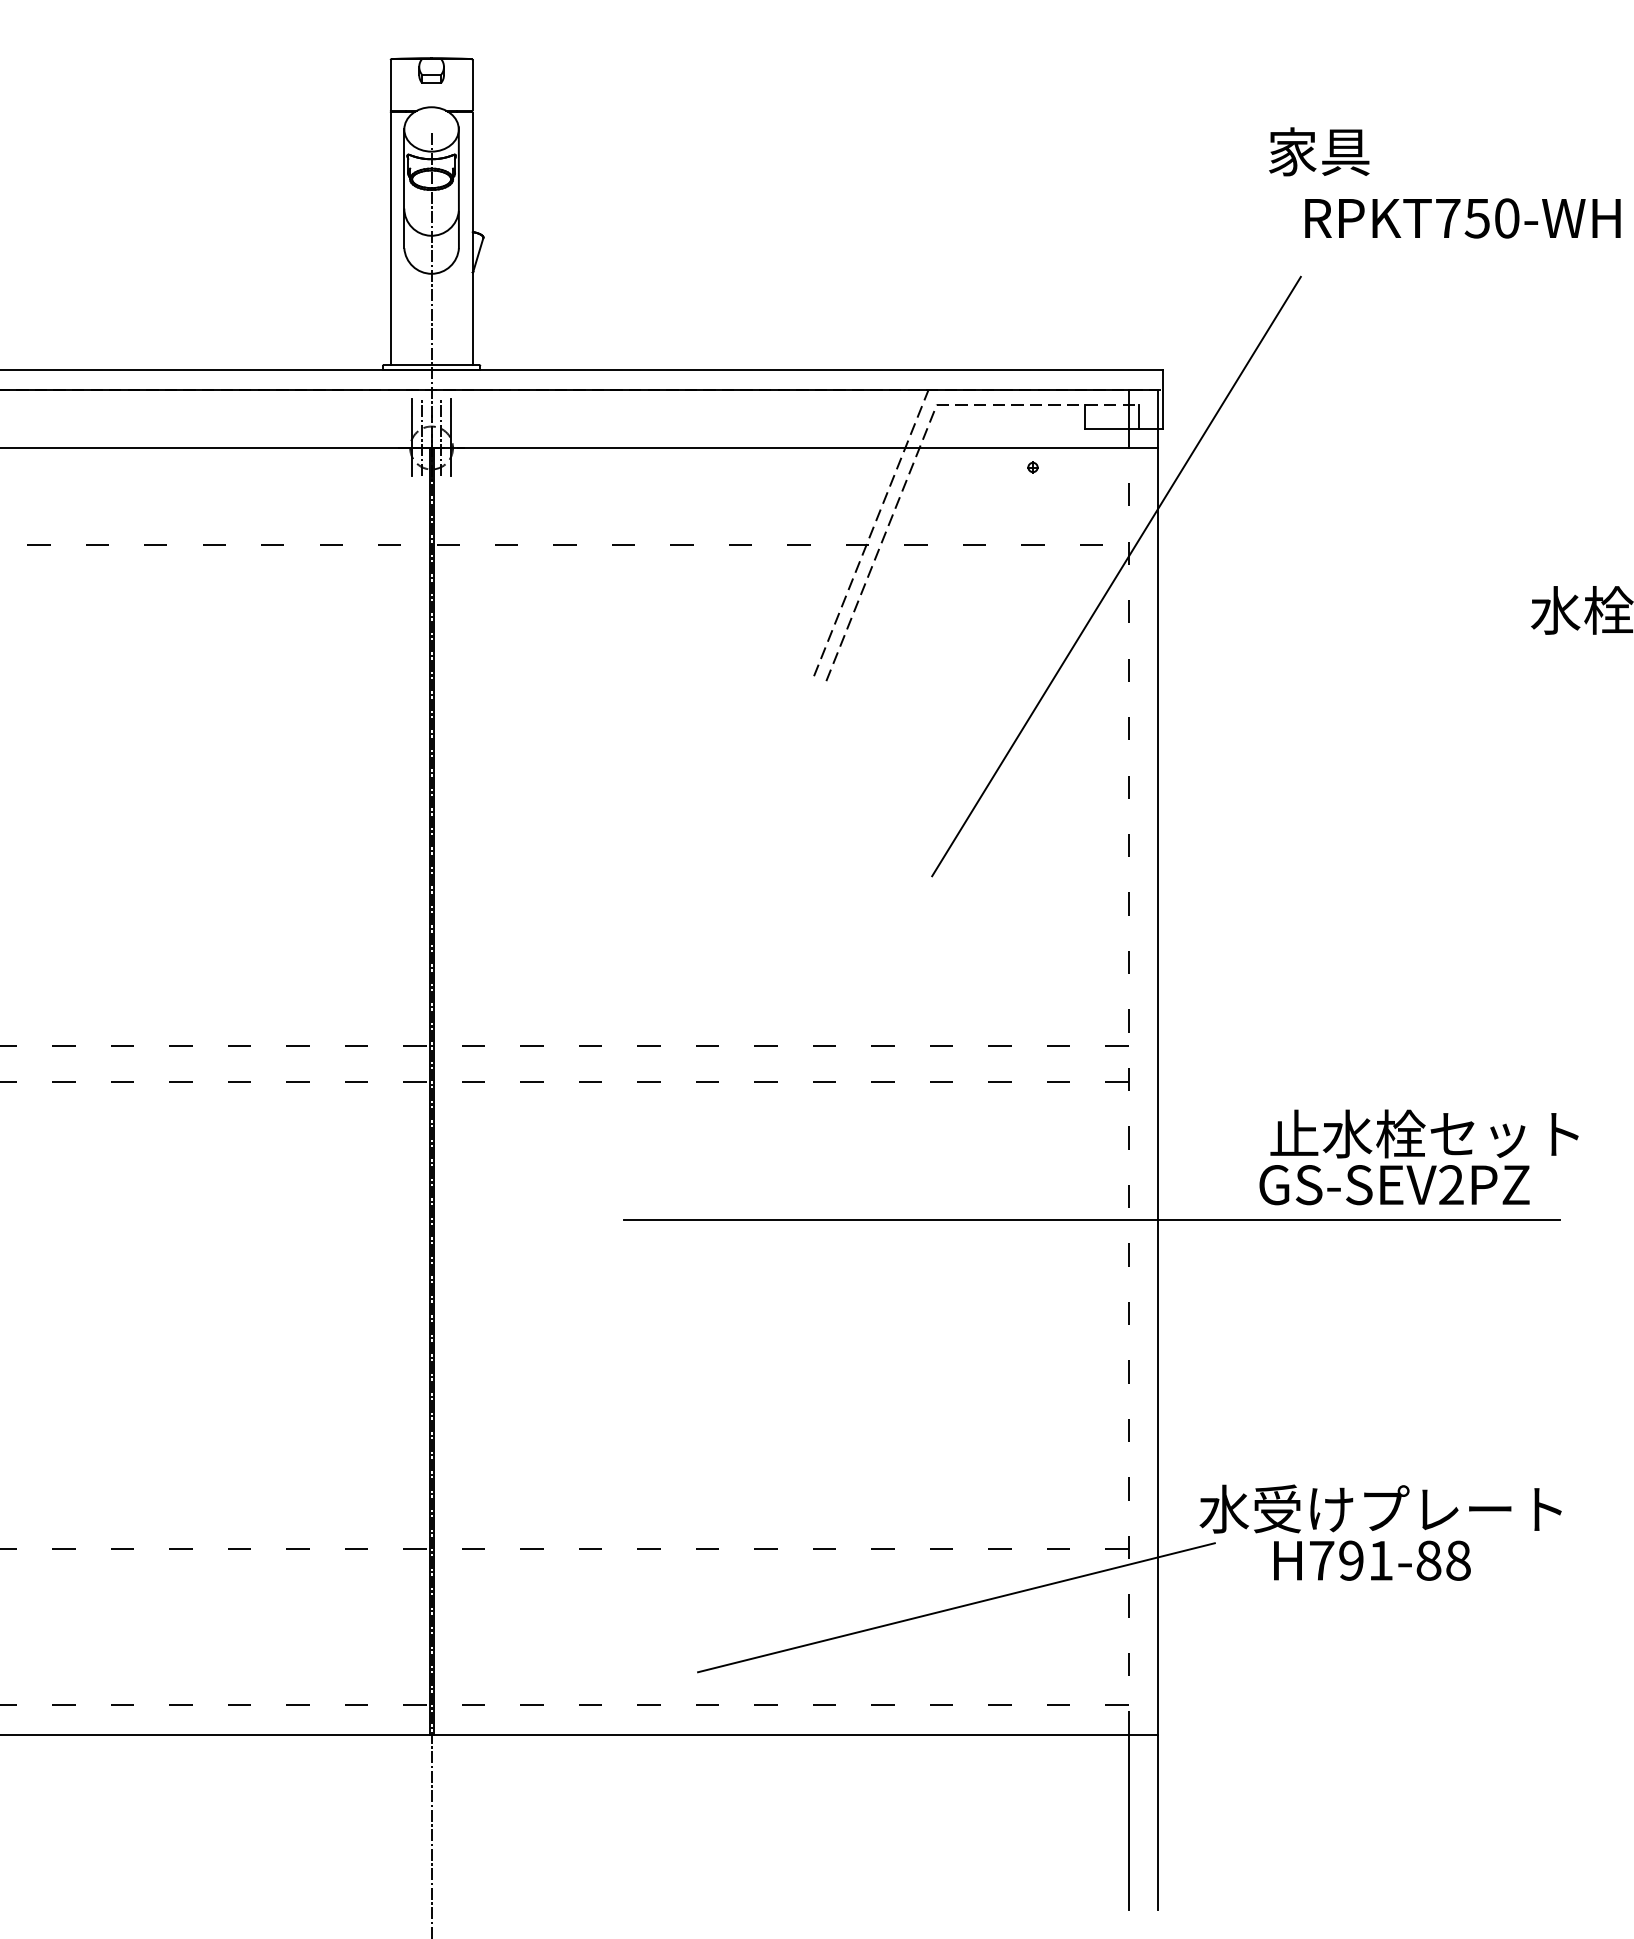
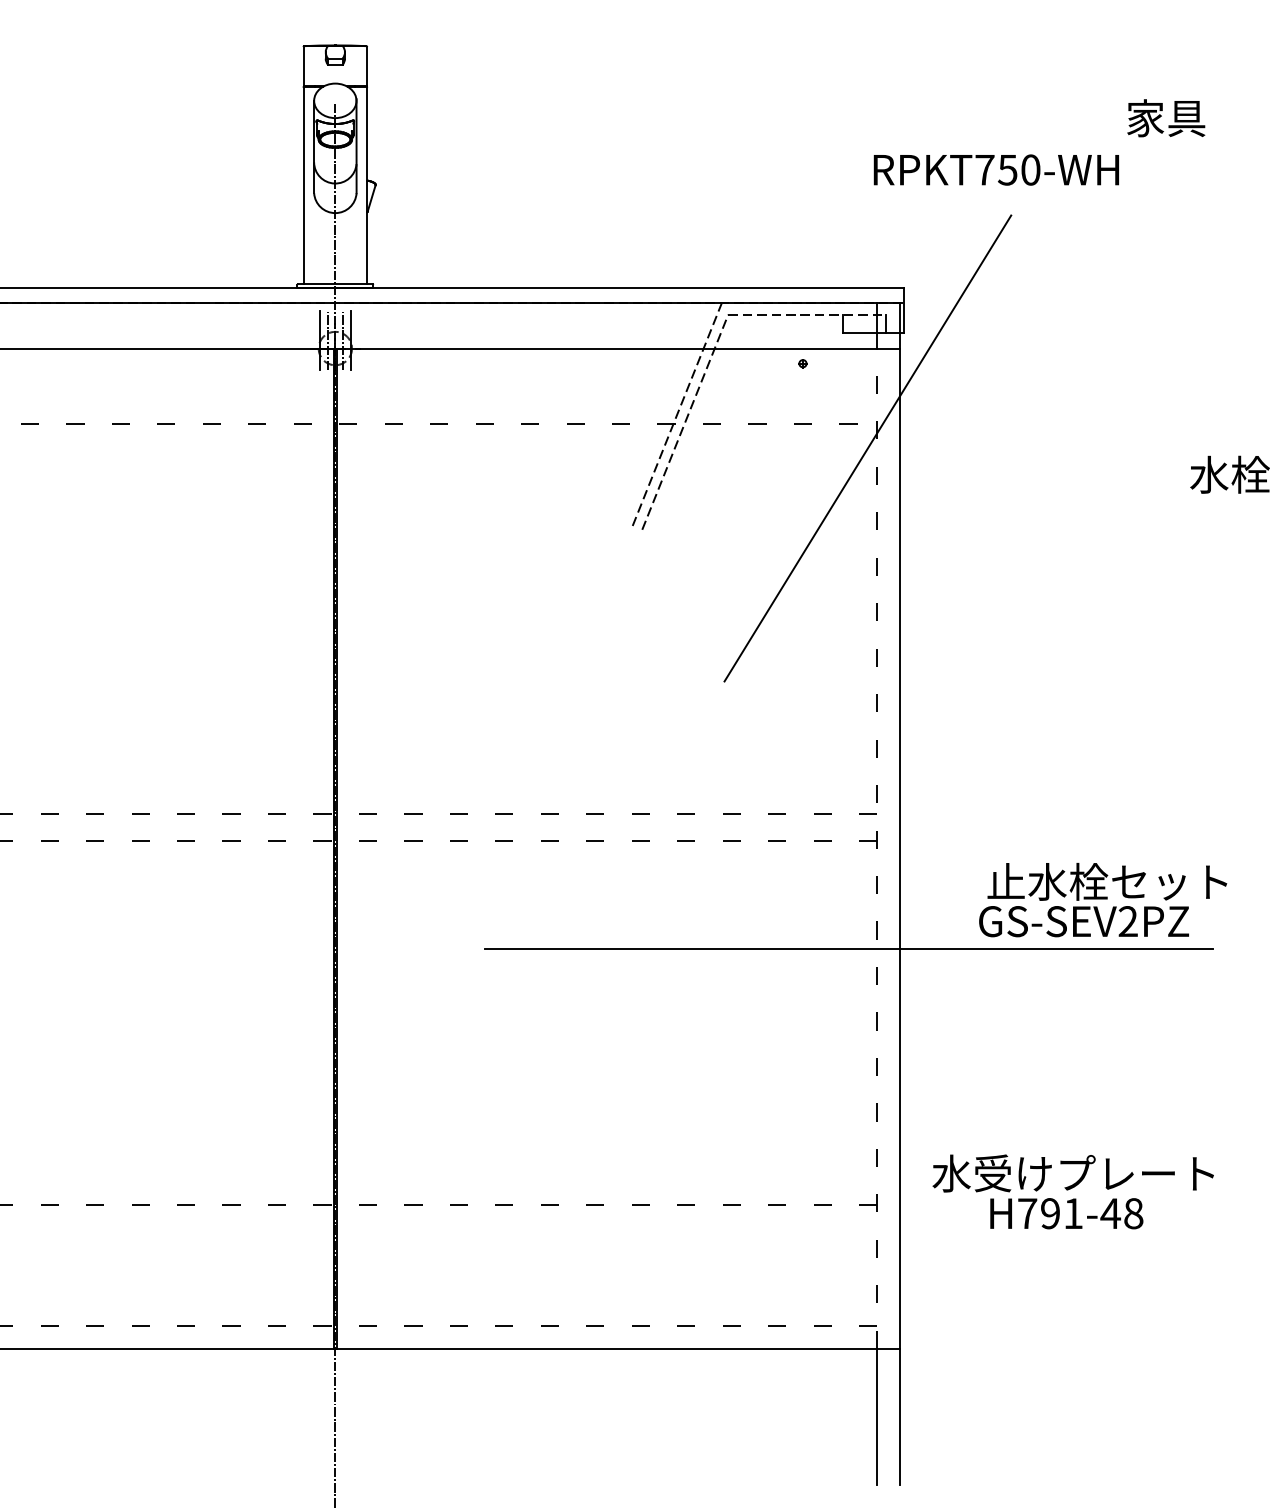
text: (1319, 151) -> (1166, 118), moved
text: (1462, 218) -> (996, 170), moved
text: (1428, 1560) -> (1110, 1213), H791-88 -> H791-48
line: (956, 1607) -> (743, 1250), removed

